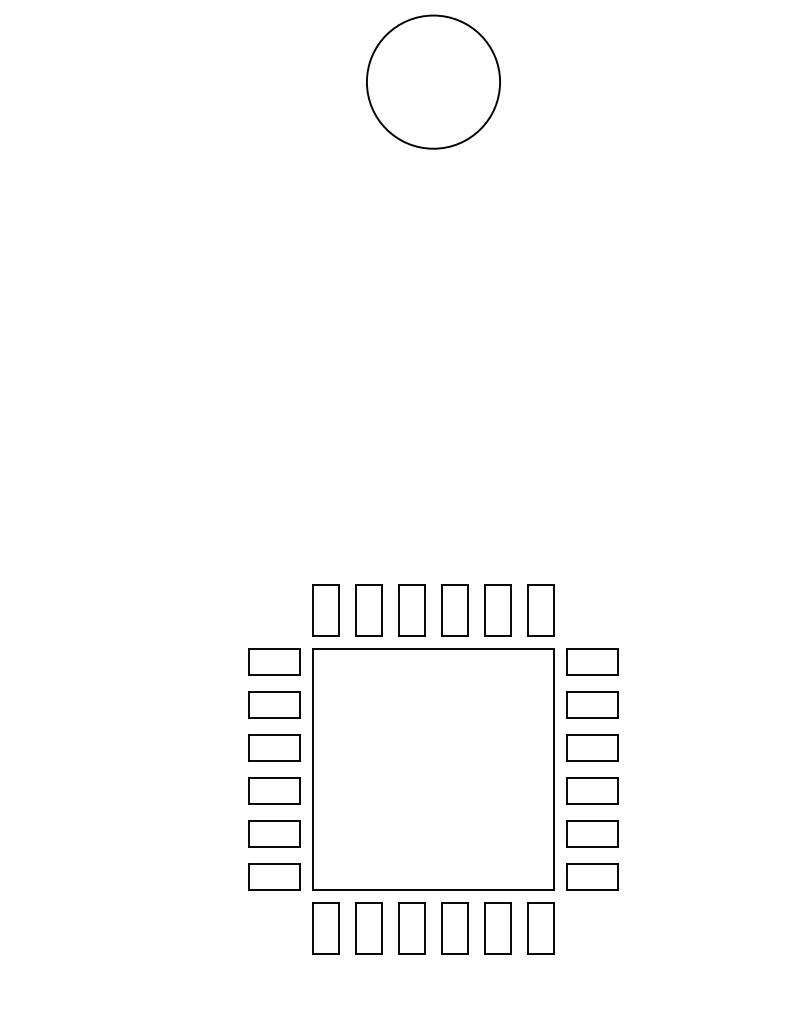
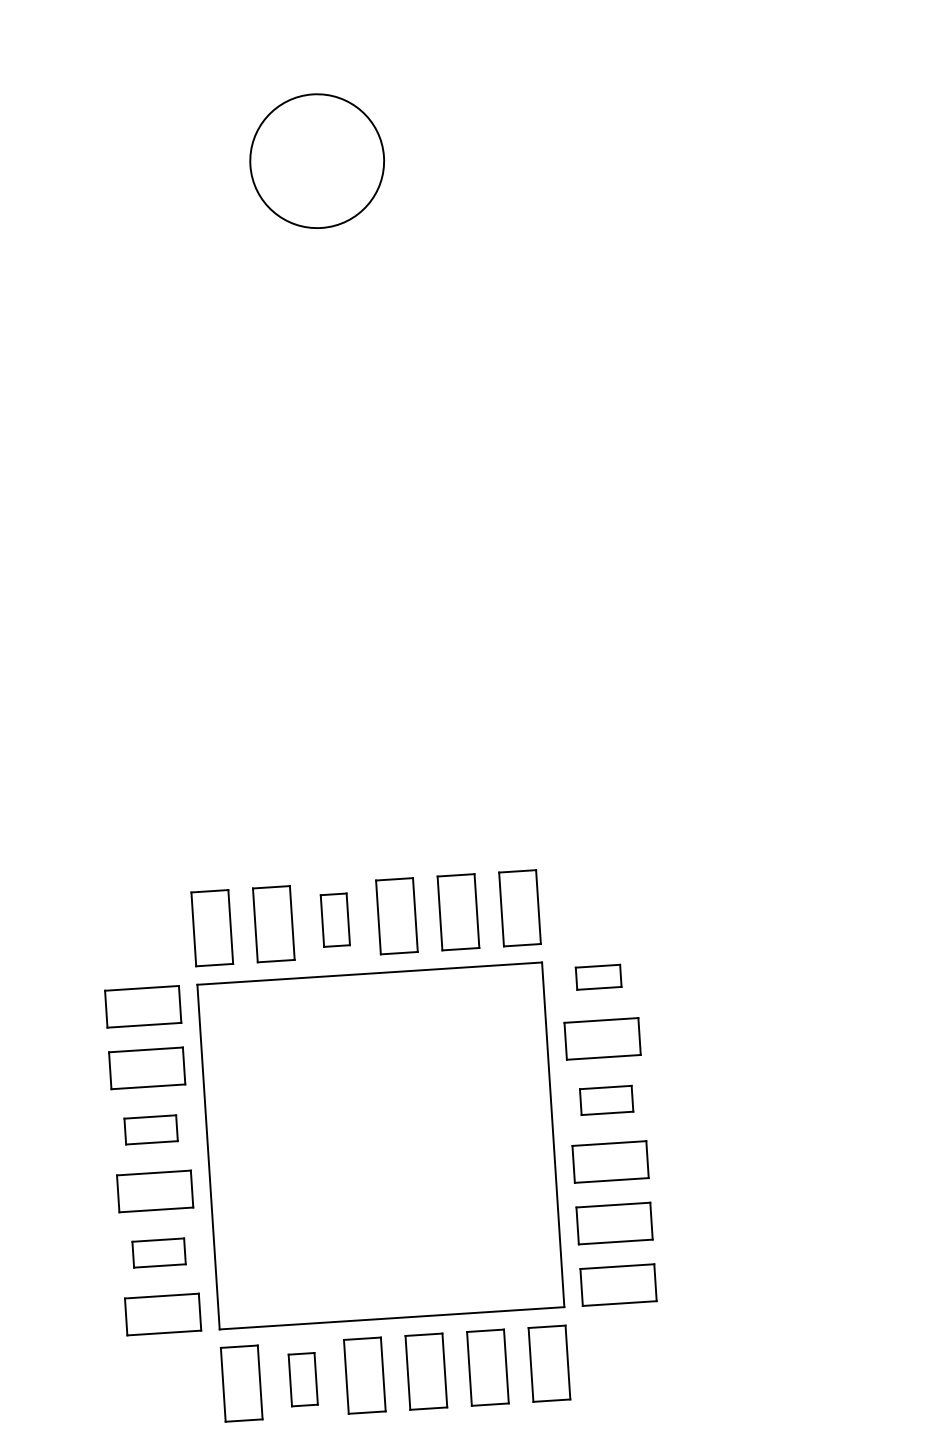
circle: (433, 81) -> (317, 160), size x0.7
part: (411, 610) -> (334, 920), size x0.7
part: (592, 661) -> (598, 976), size x0.6
part: (274, 747) -> (151, 1129), size x0.7
part: (592, 747) -> (606, 1099), size x0.7
part: (274, 833) -> (159, 1252), size x0.7
part: (368, 928) -> (302, 1379), size x0.7

